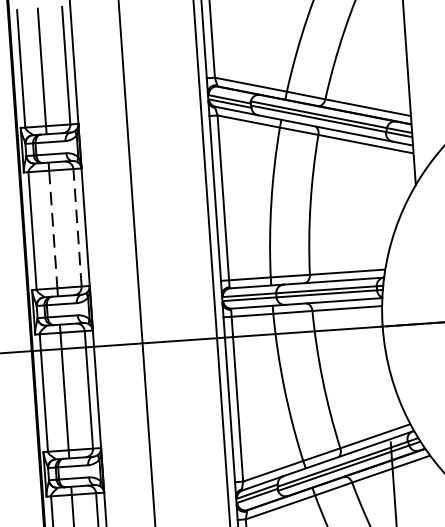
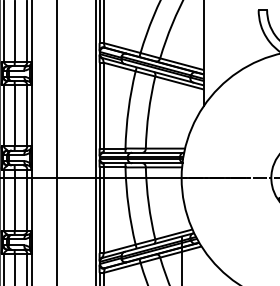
line: (77, 227) -> (27, 115), dashed -> solid
line: (52, 228) -> (14, 115), dashed -> solid

